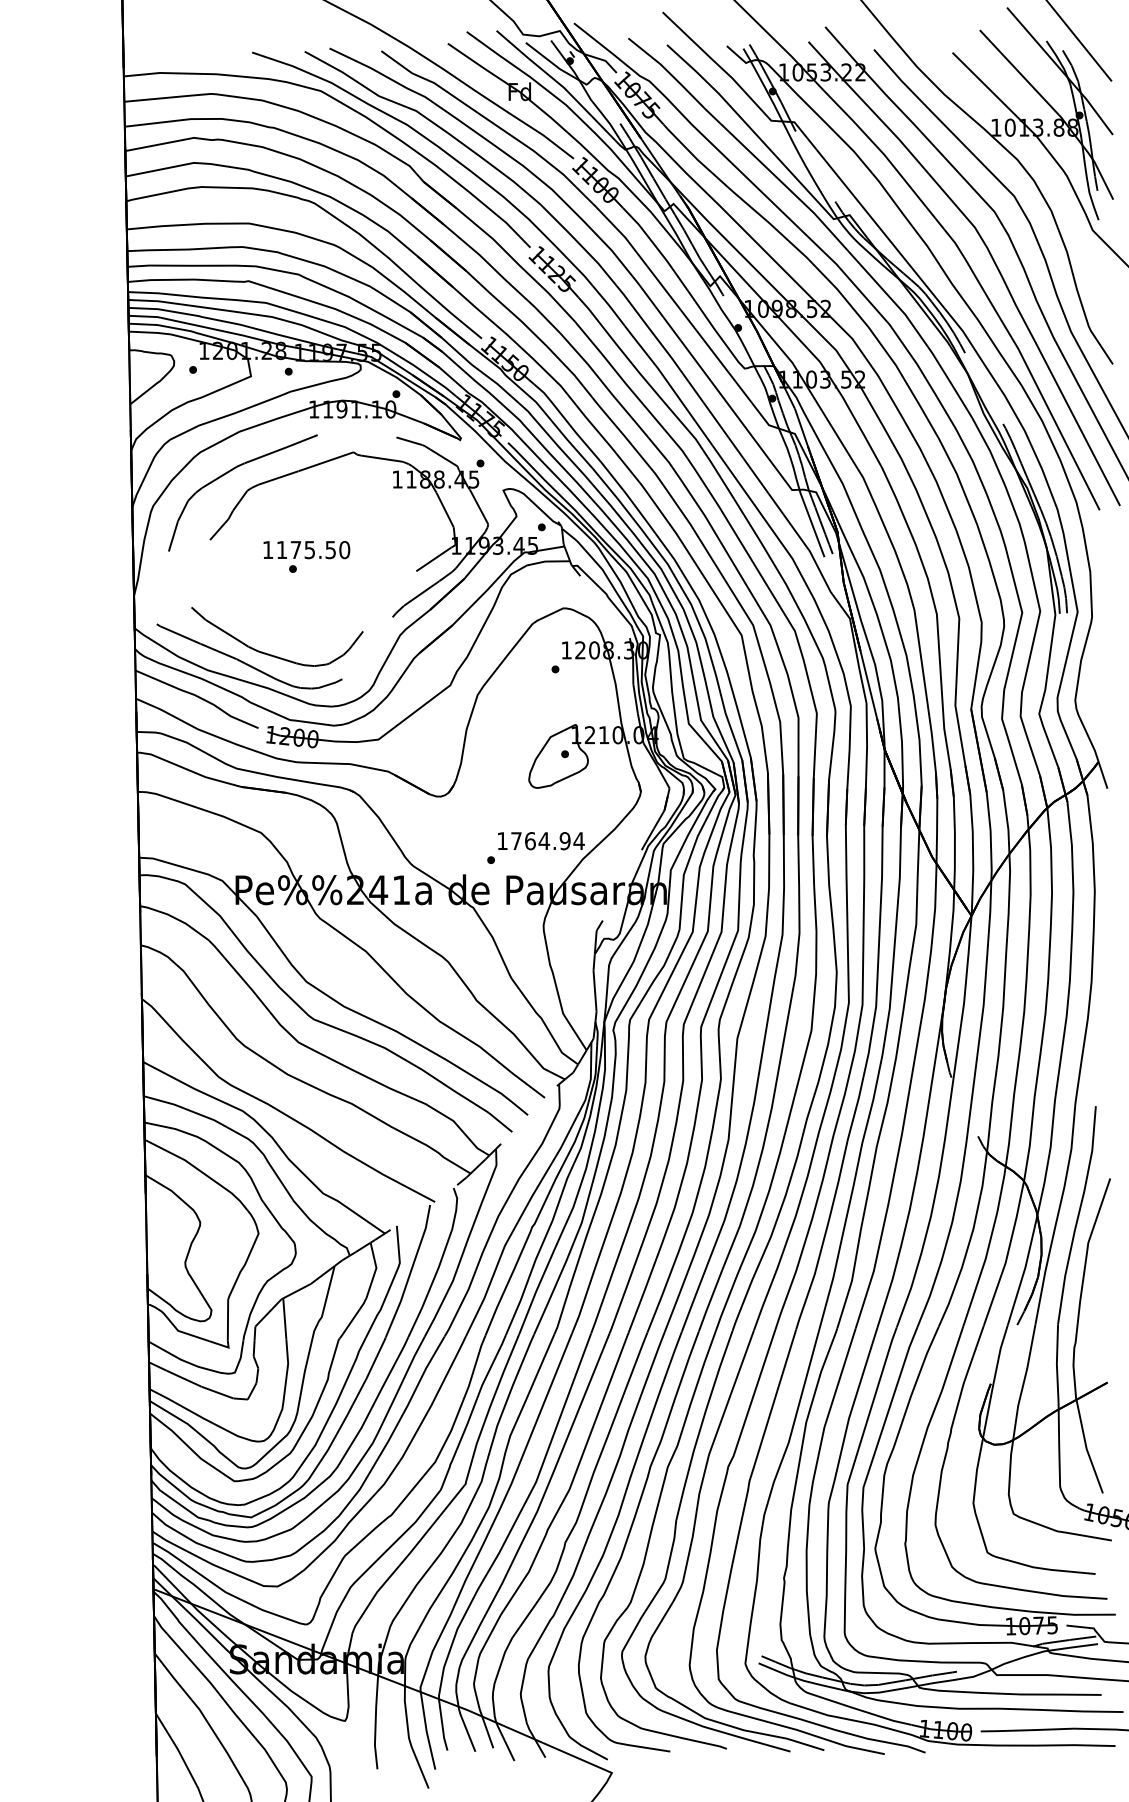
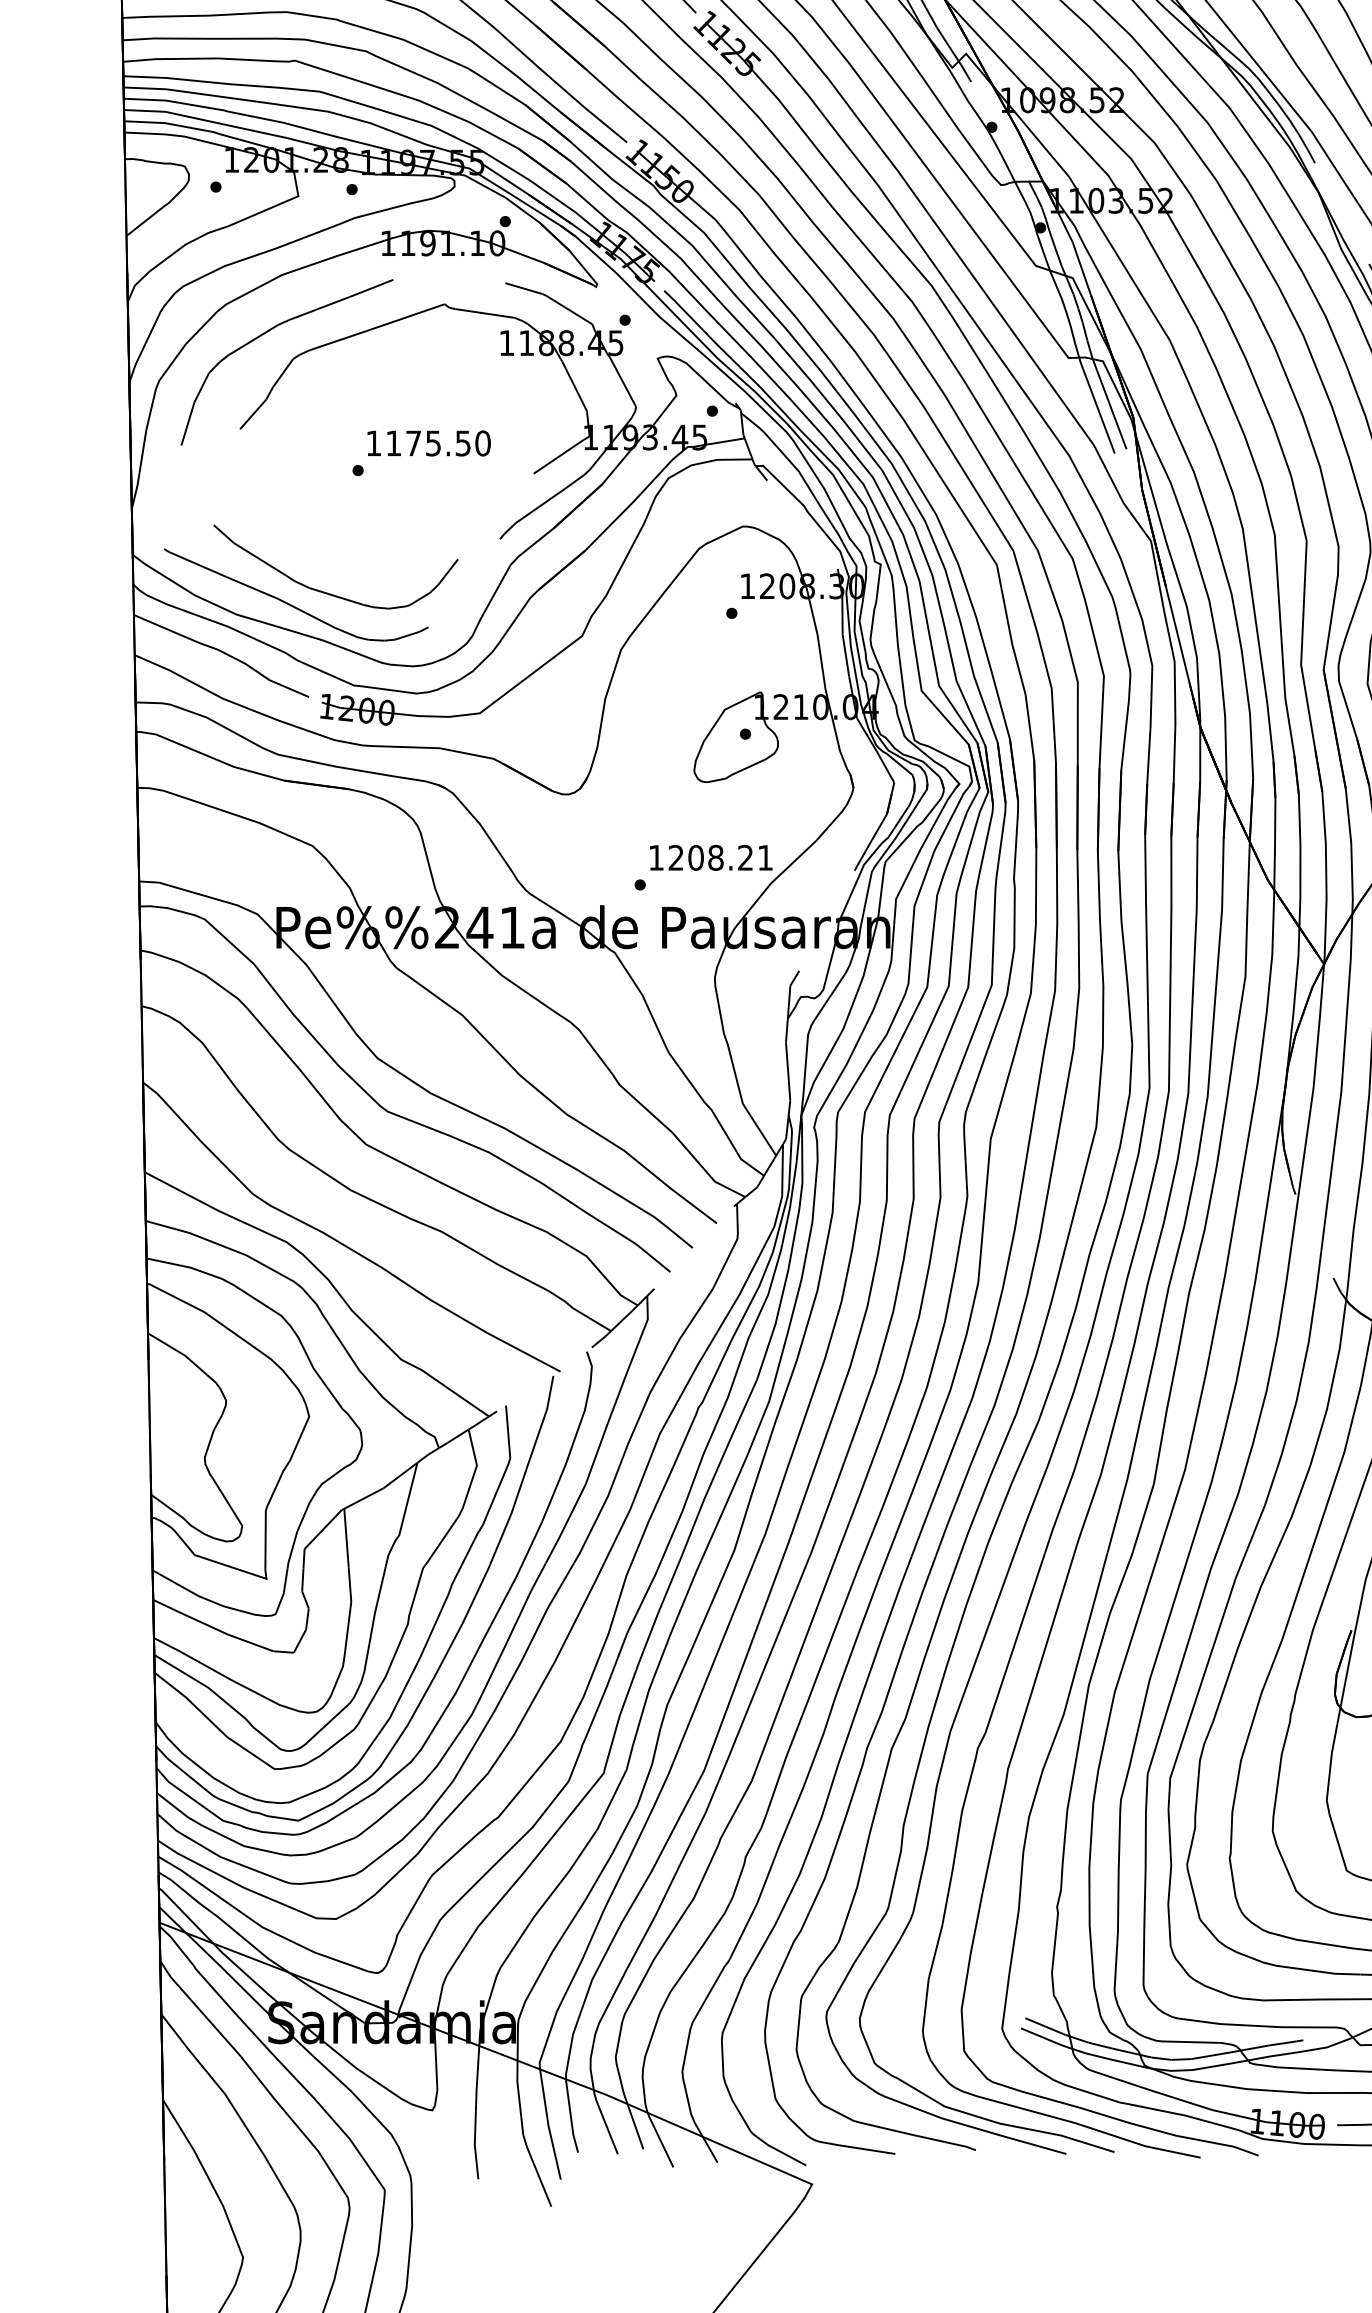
text: (306, 550) -> (428, 444), moved
text: (547, 841) -> (720, 858), 1764.94 -> 1208.21

